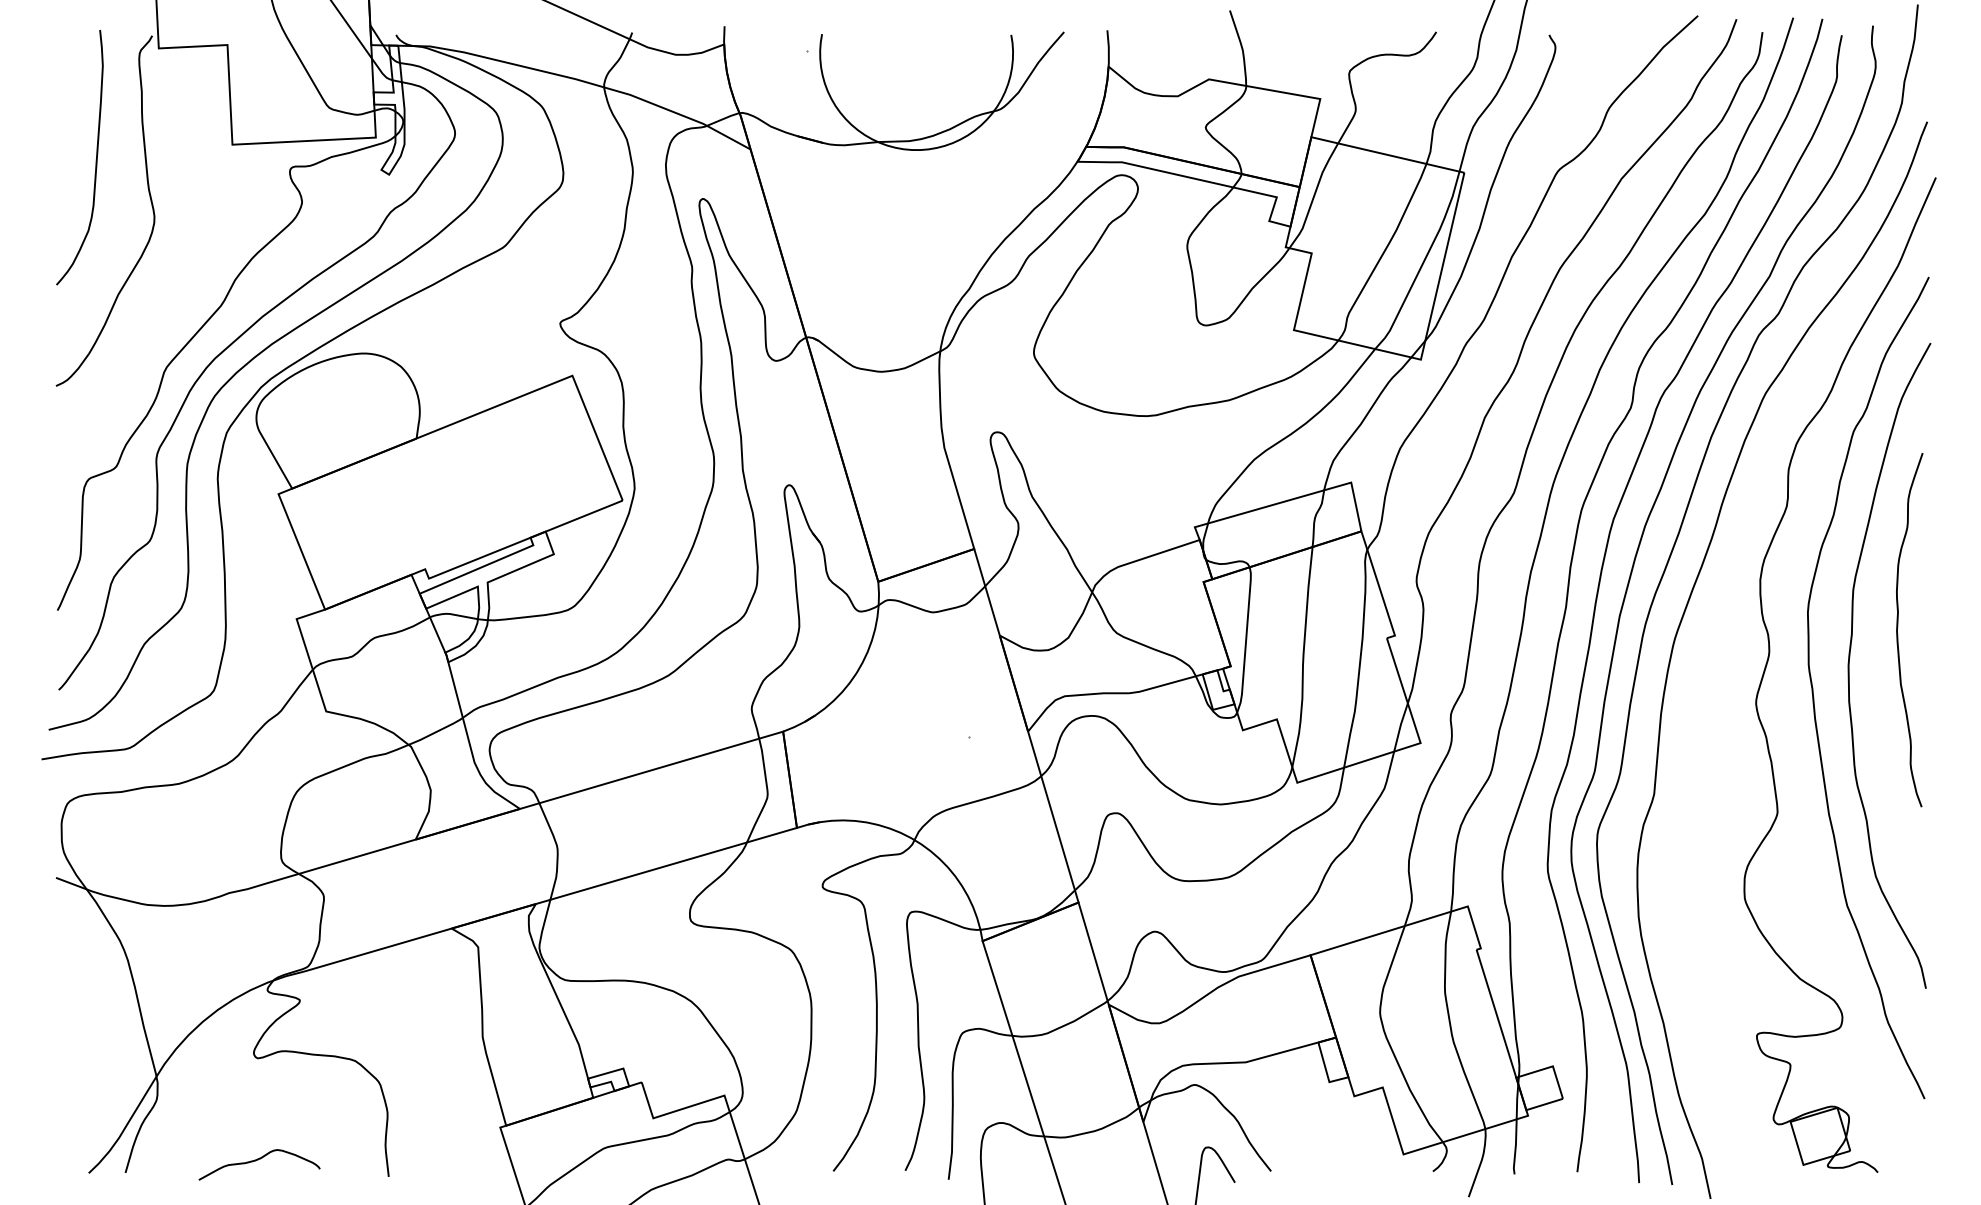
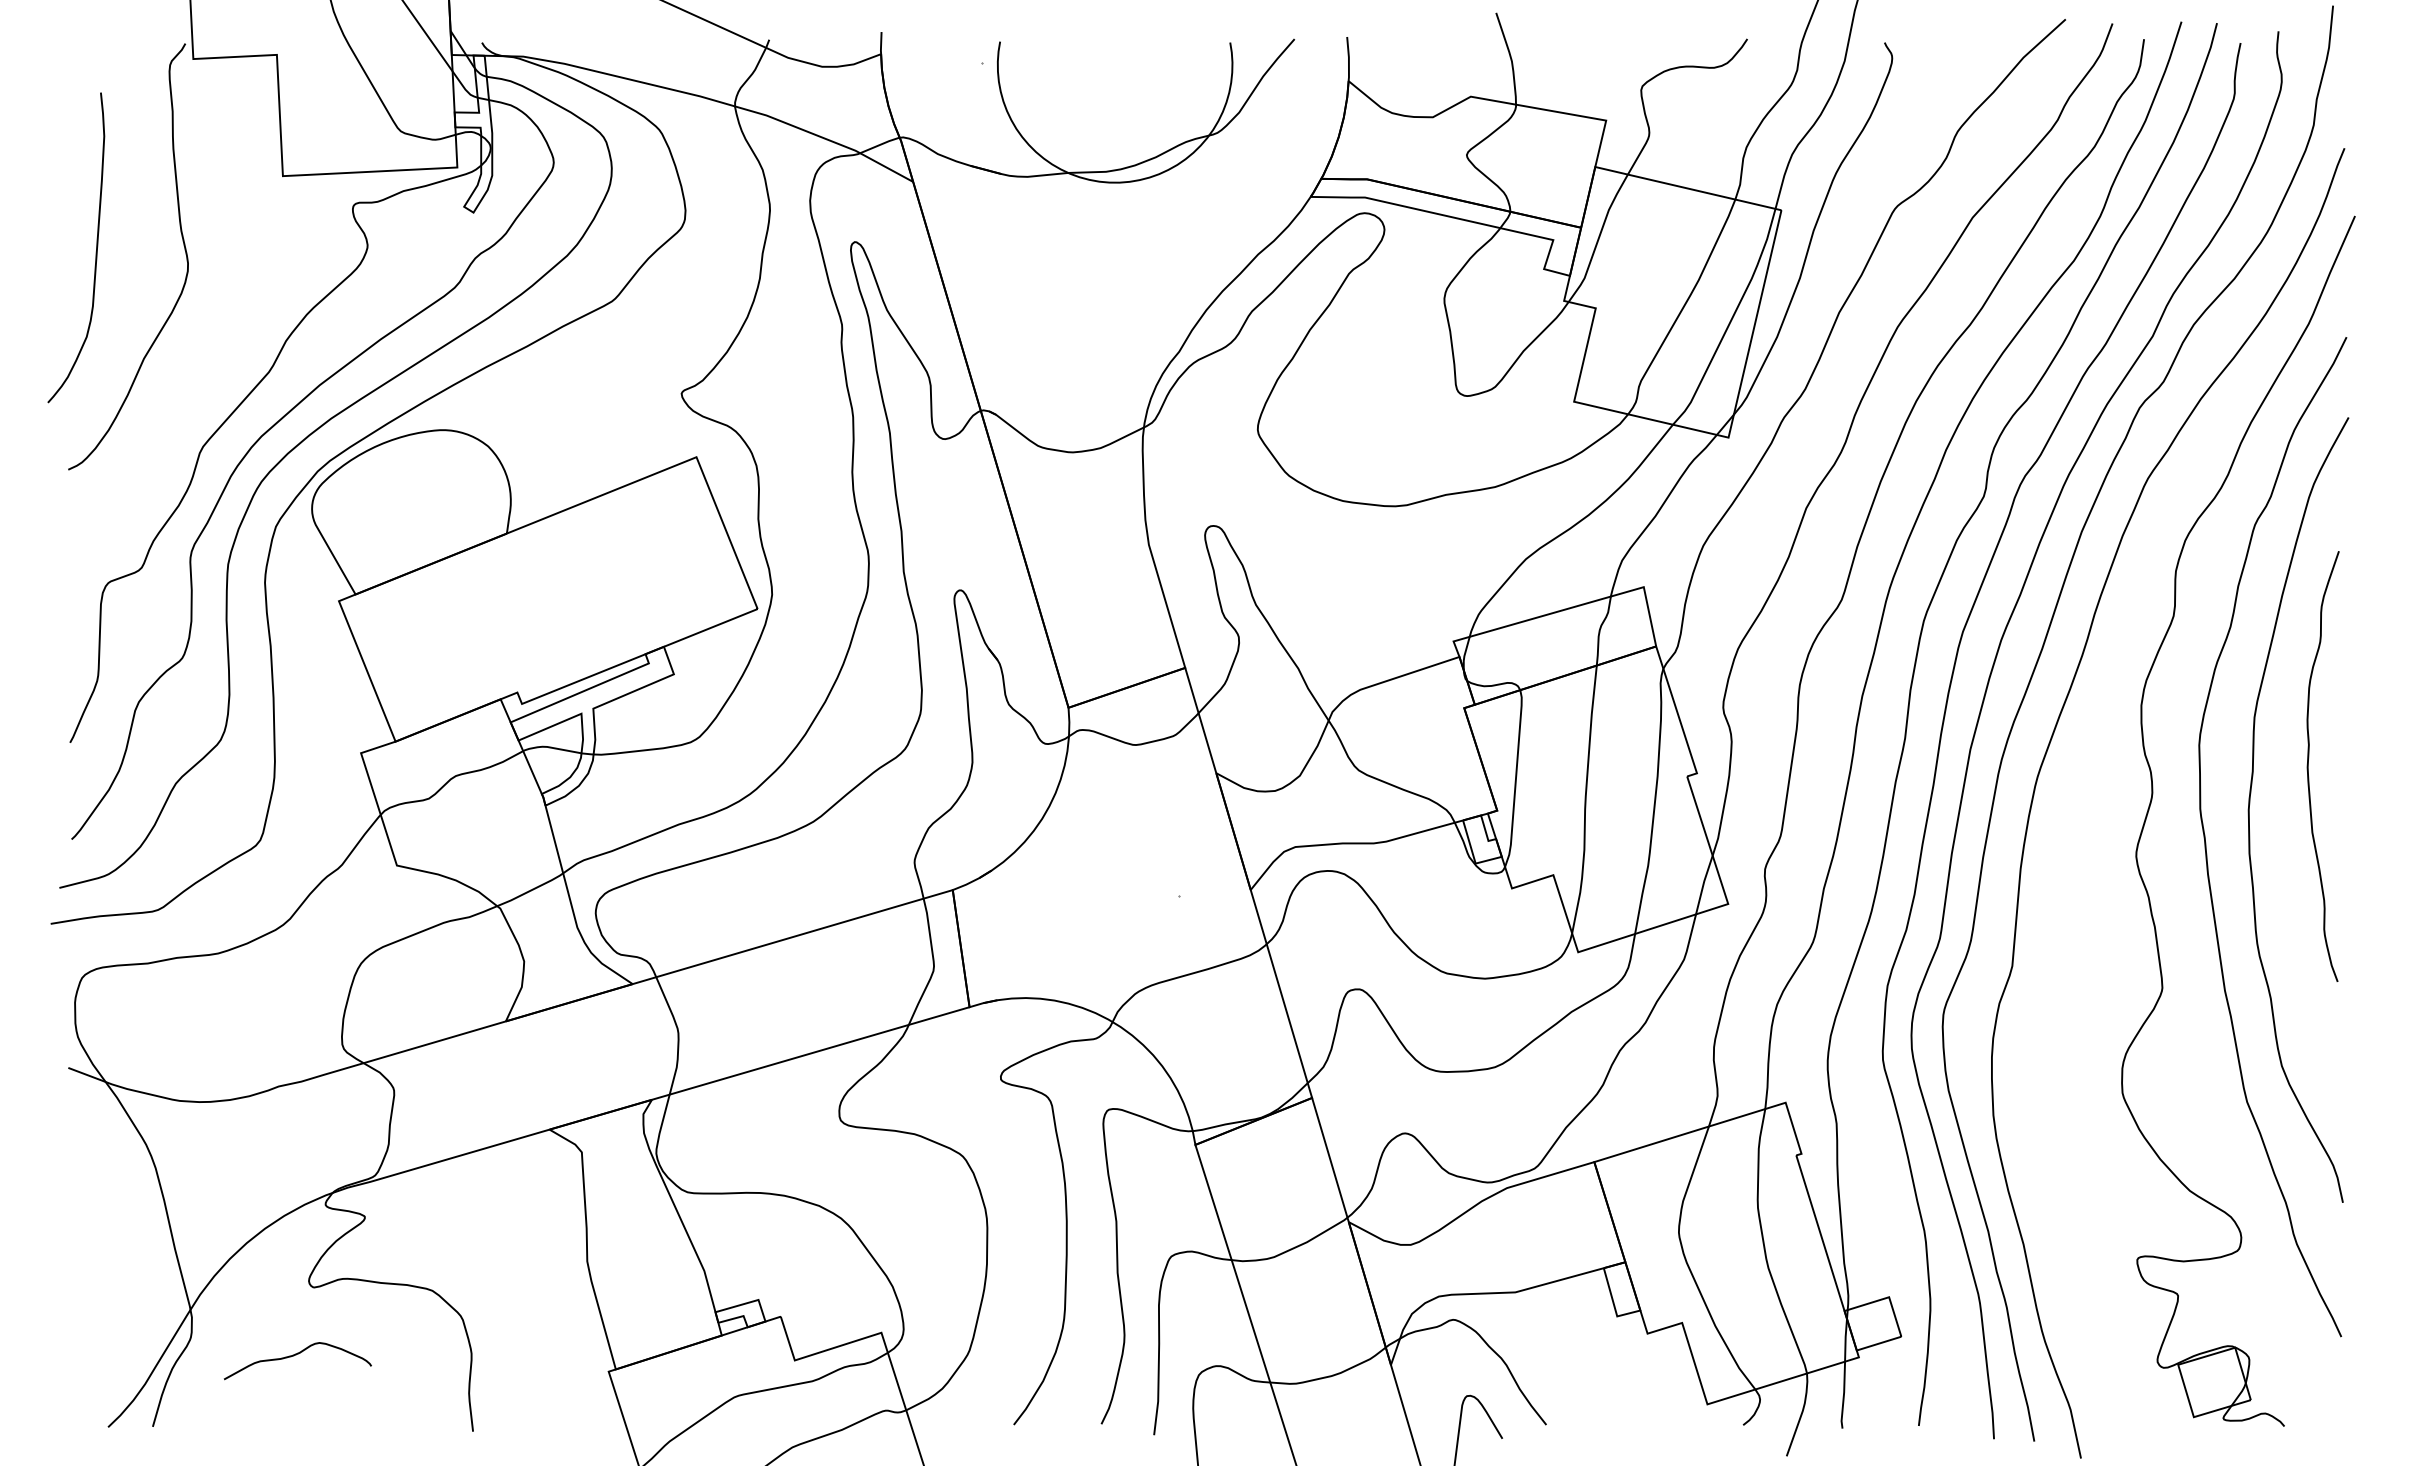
curve: (95, 161) -> (95, 252), moved
curve: (258, 1160) -> (296, 1355), moved

